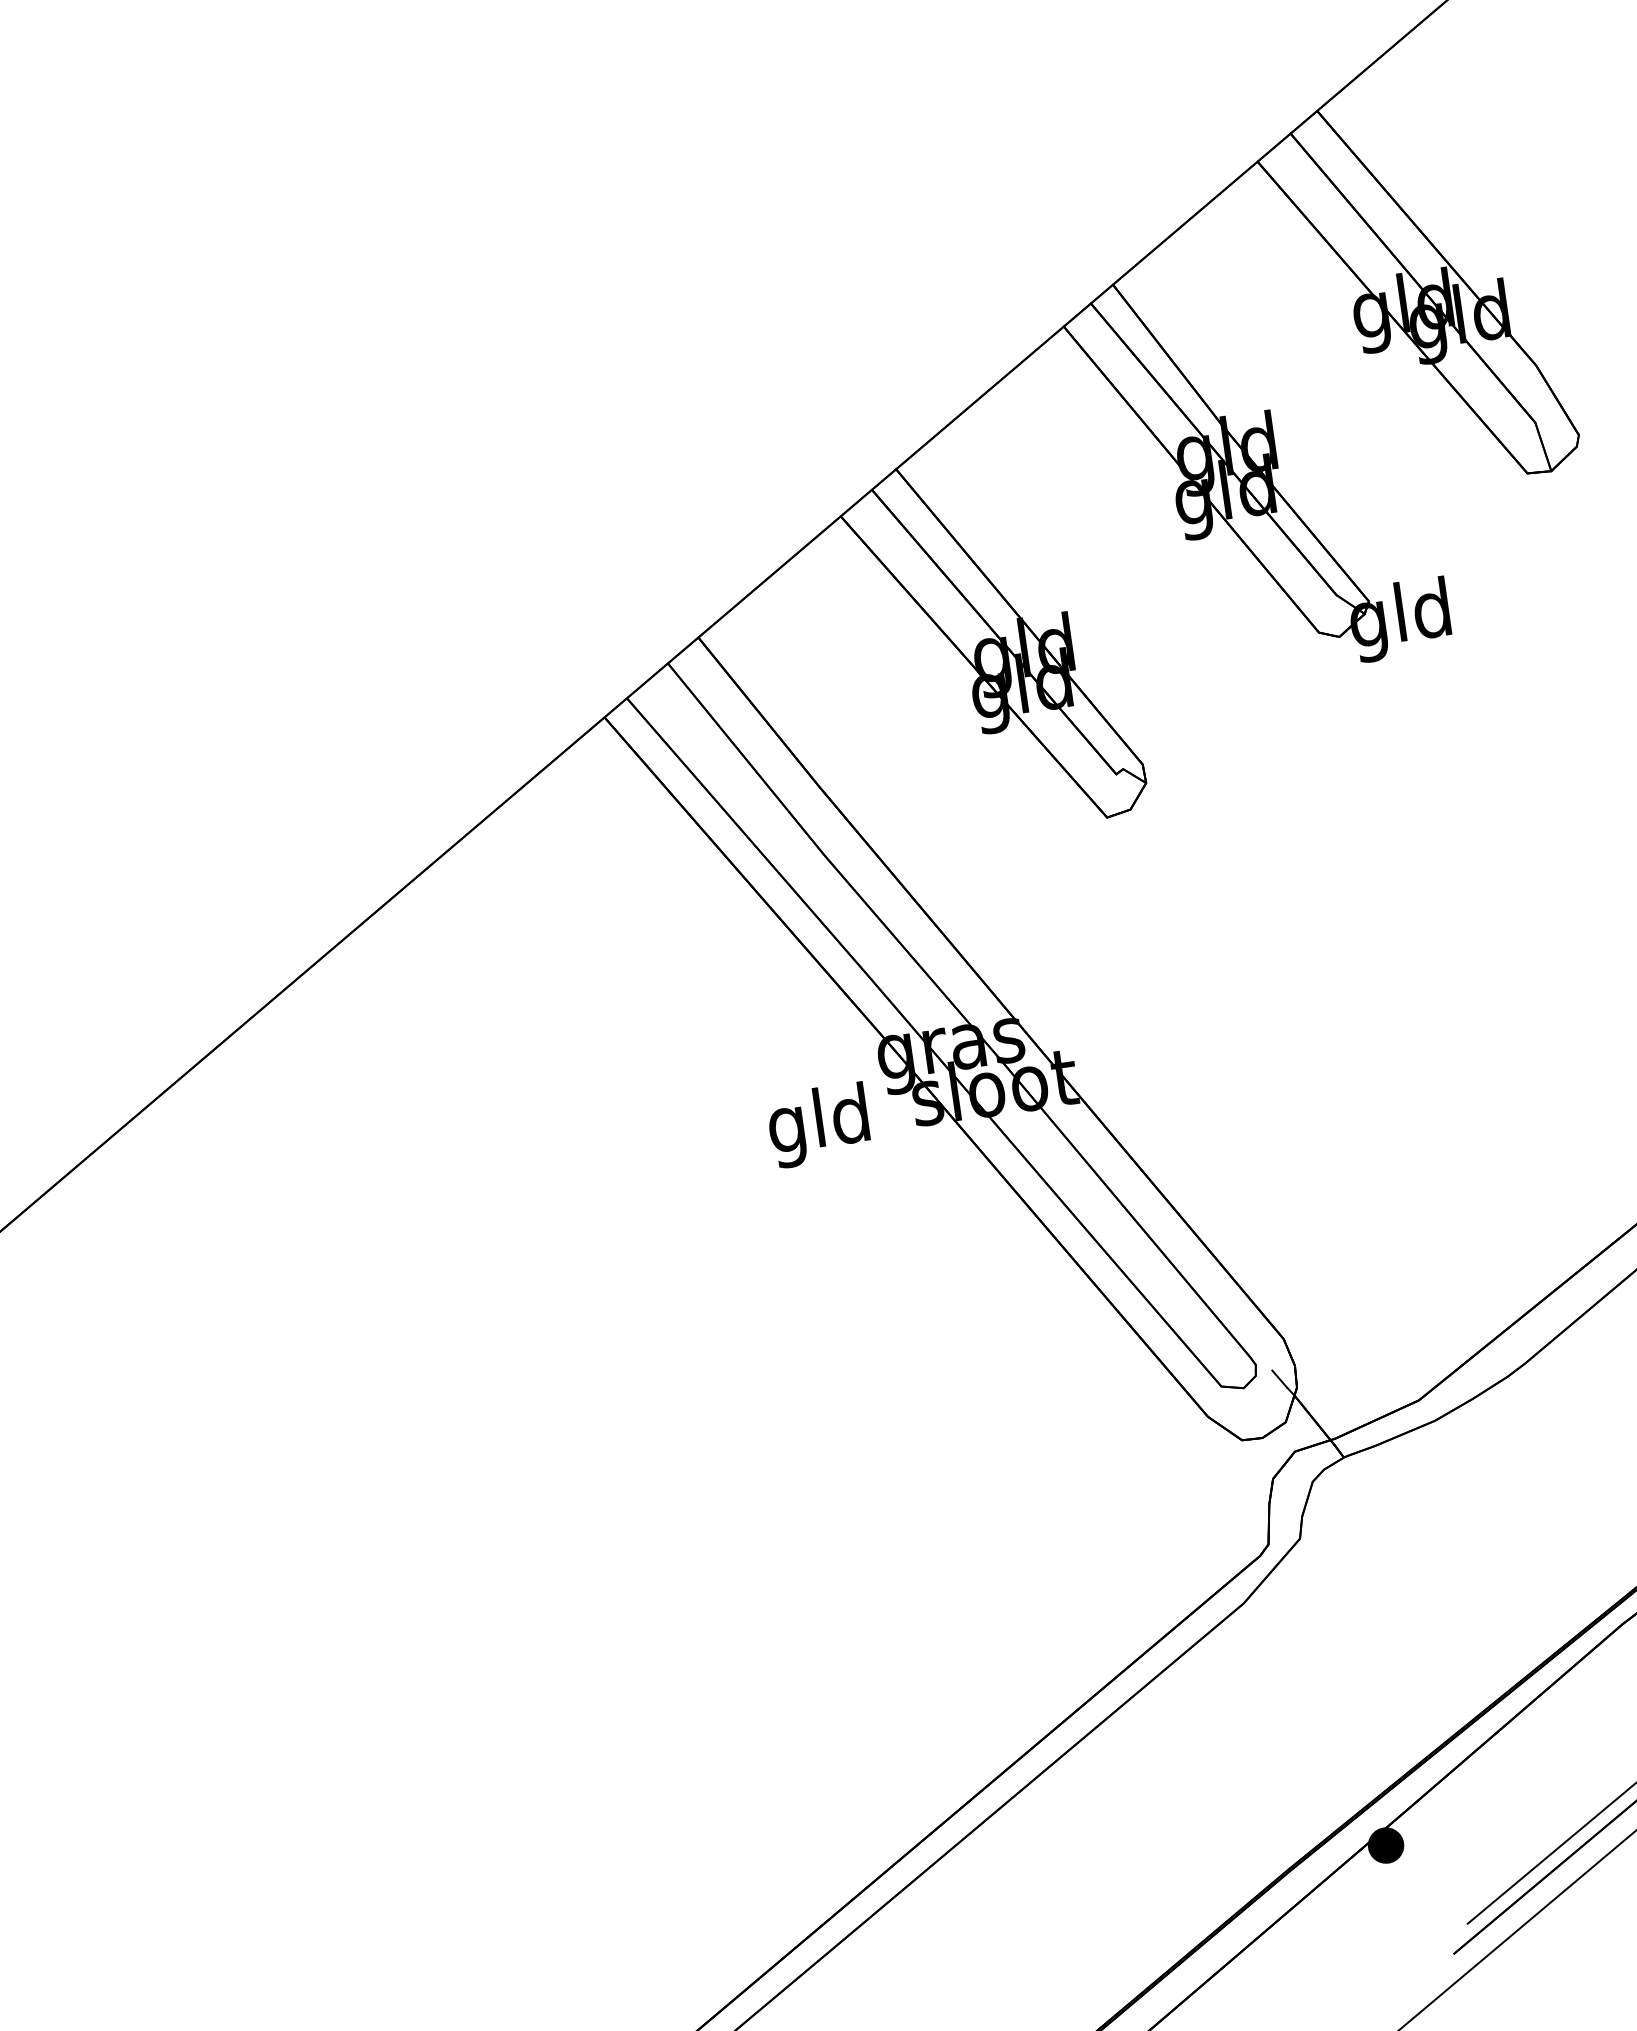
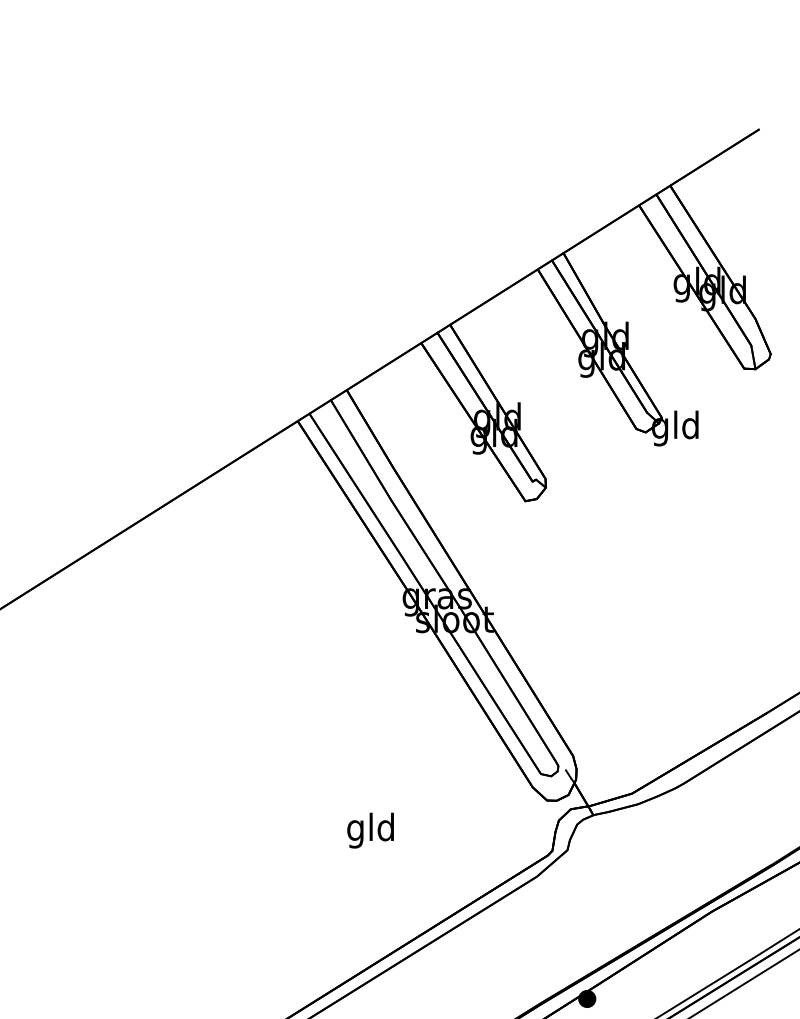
text: (818, 1125) -> (370, 830), moved

